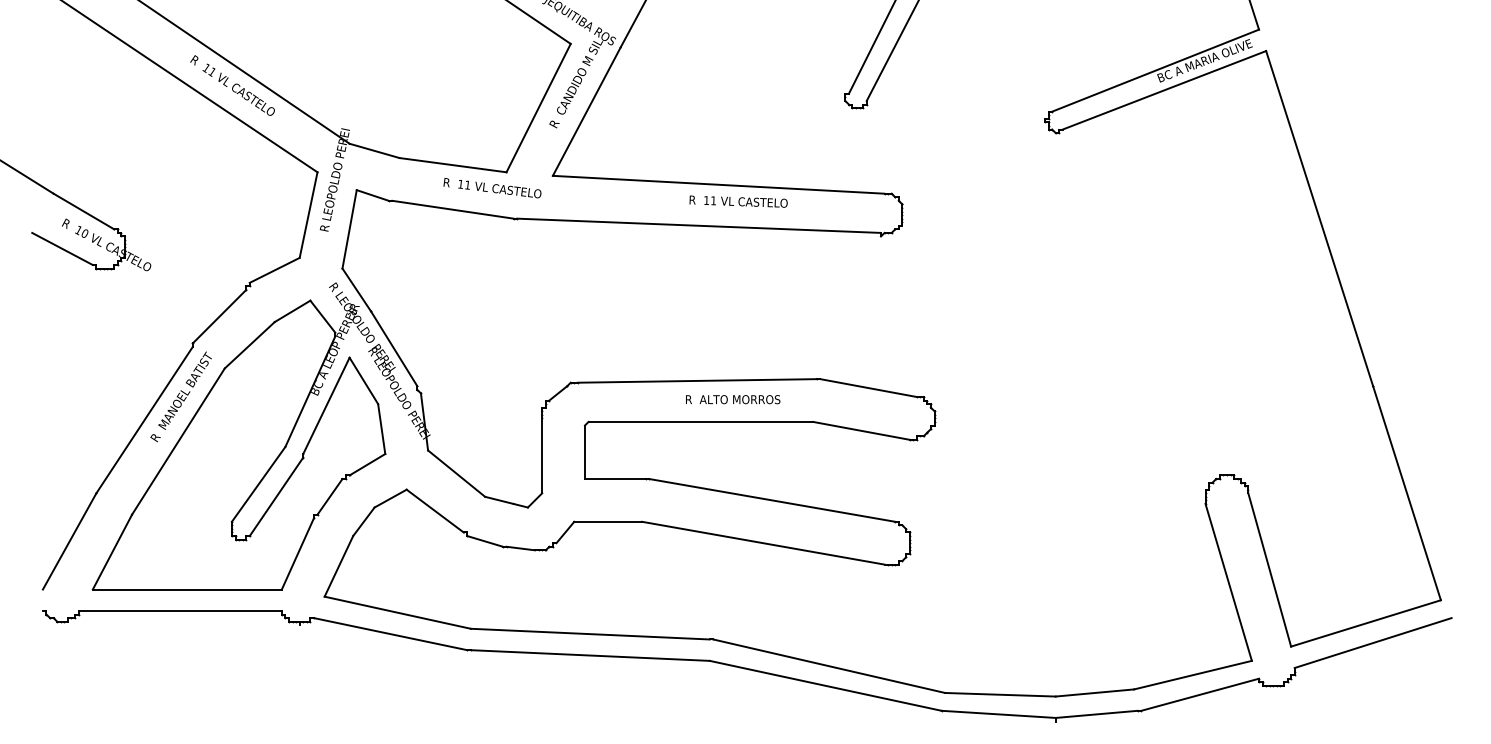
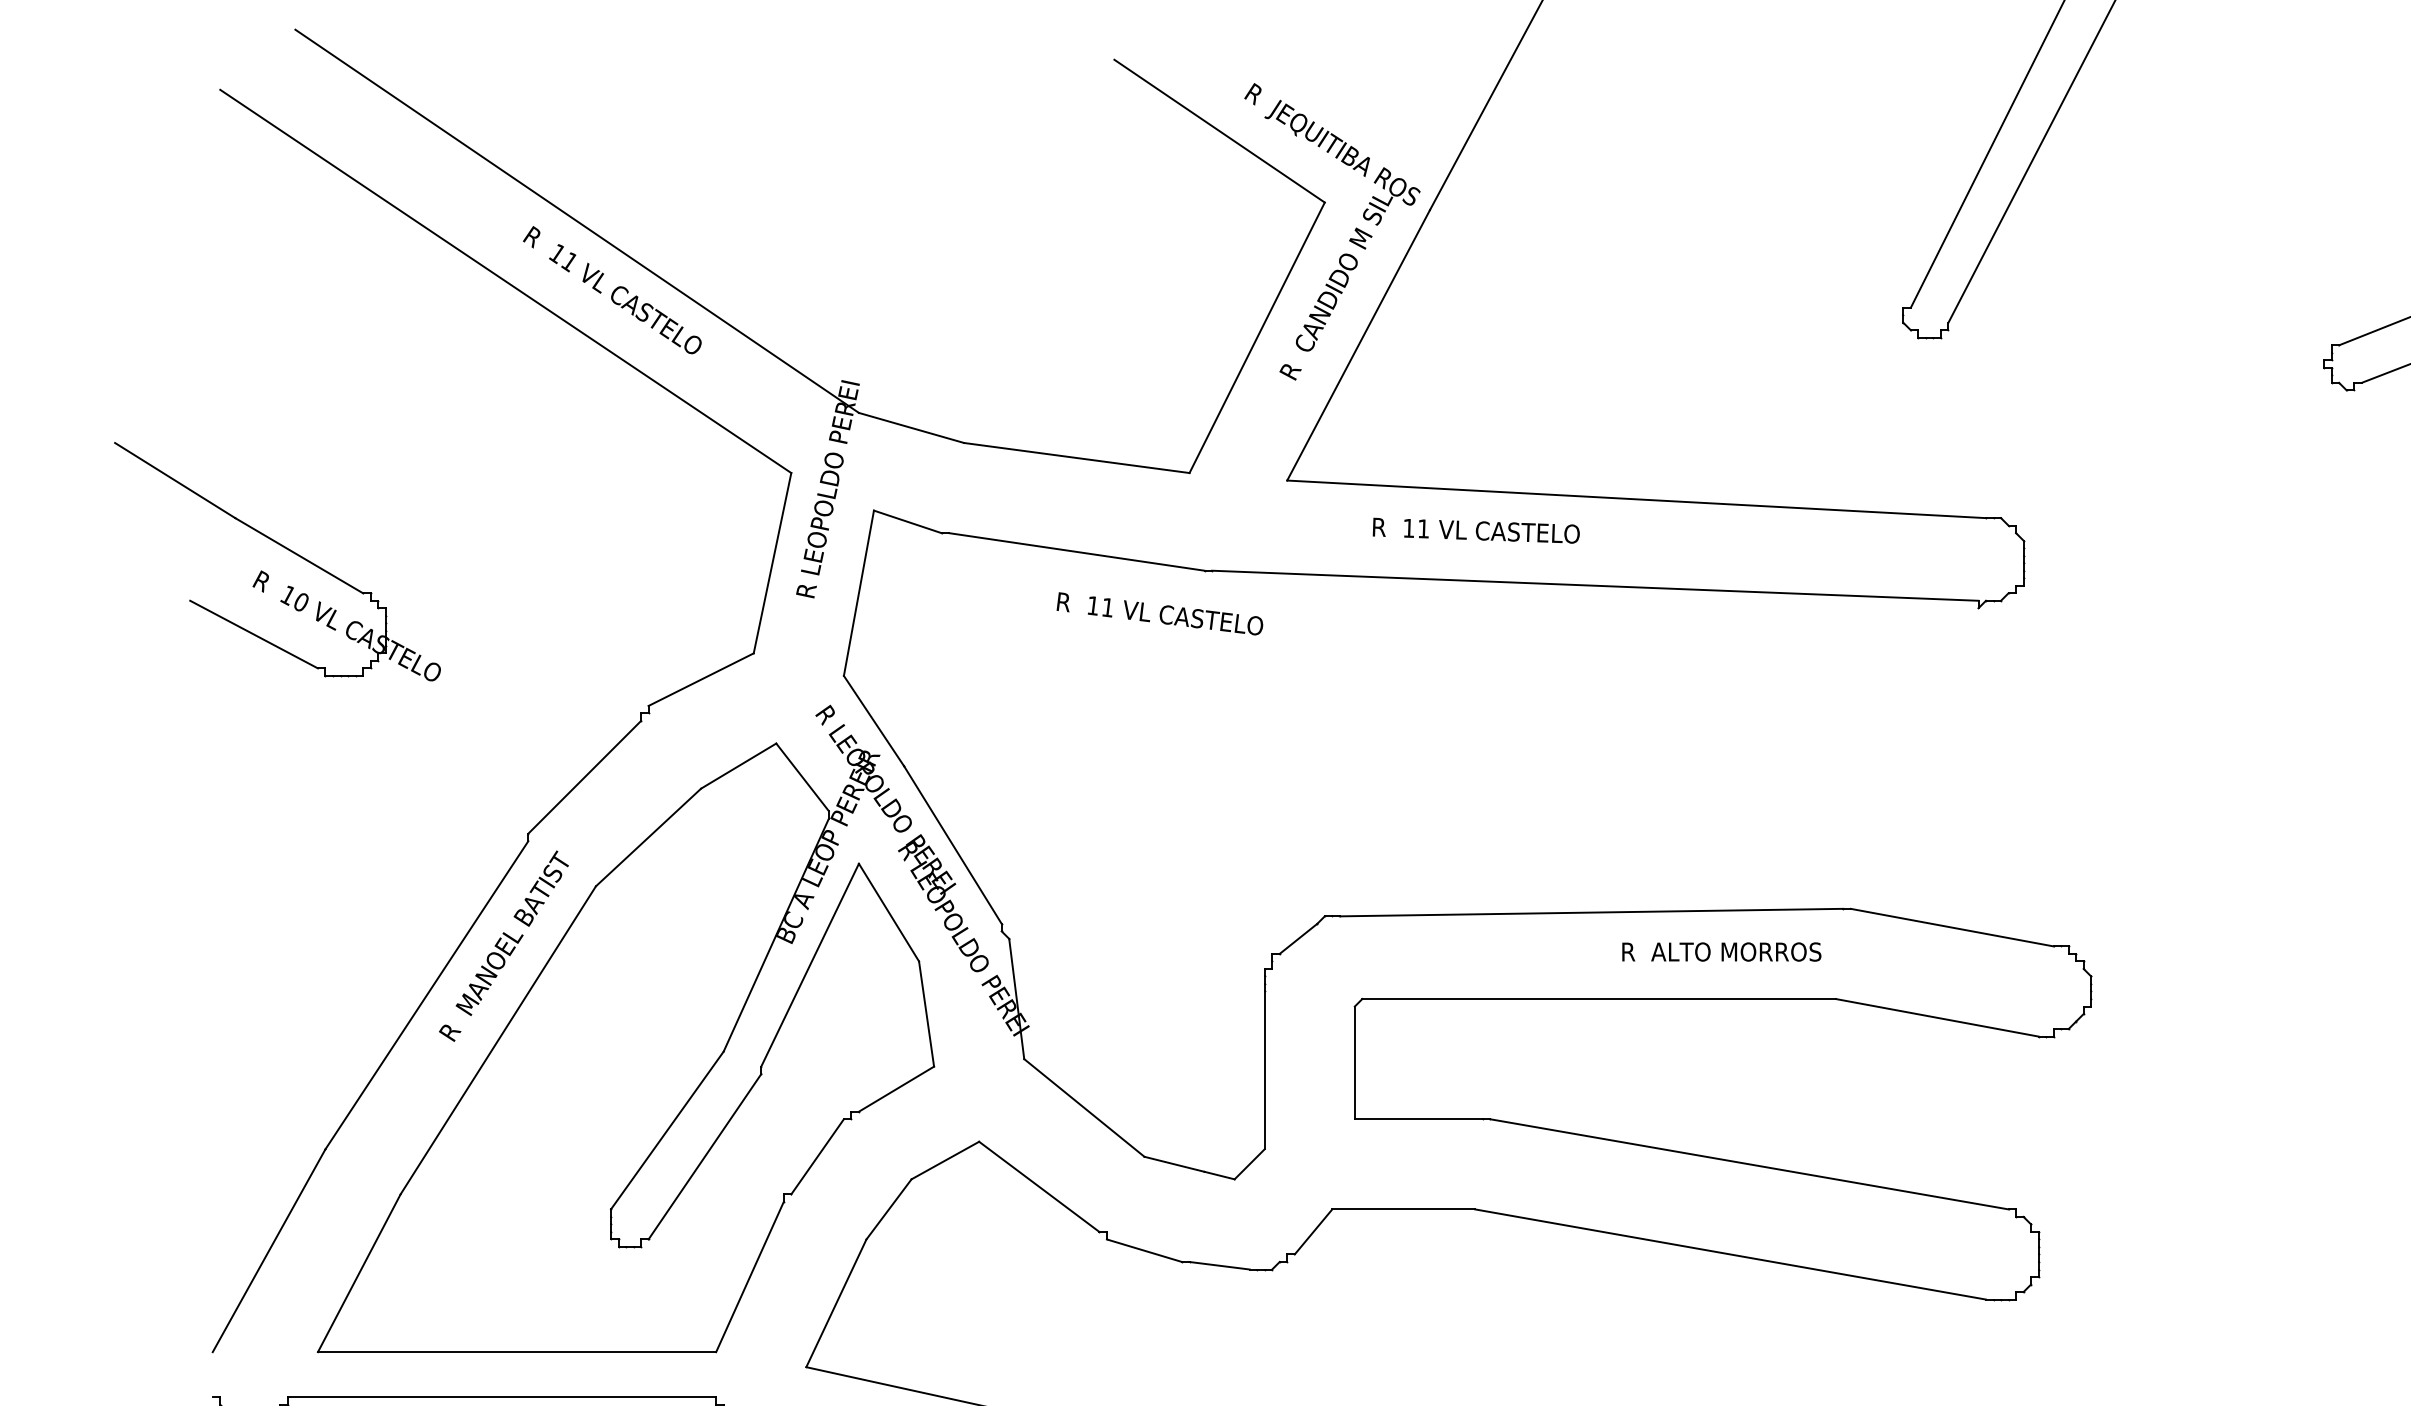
text: (492, 188) -> (1159, 614), moved
text: (738, 201) -> (1476, 530), moved
text: (733, 399) -> (1722, 951), moved

